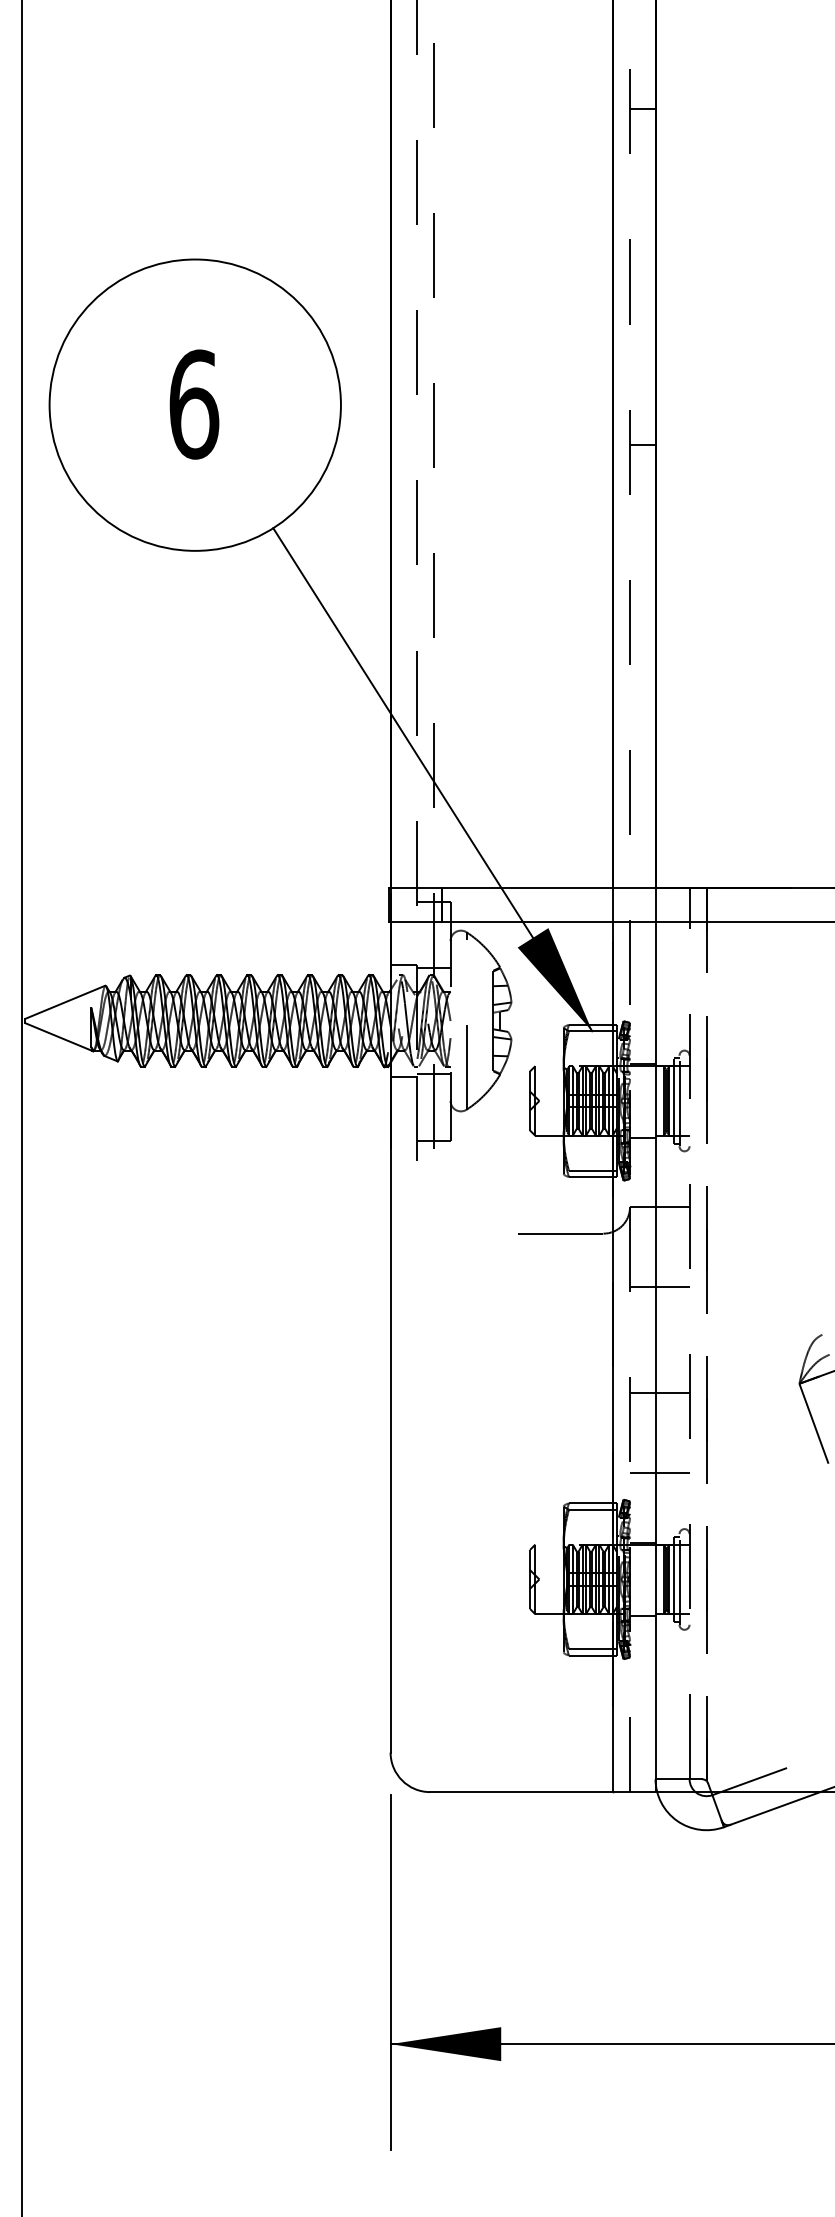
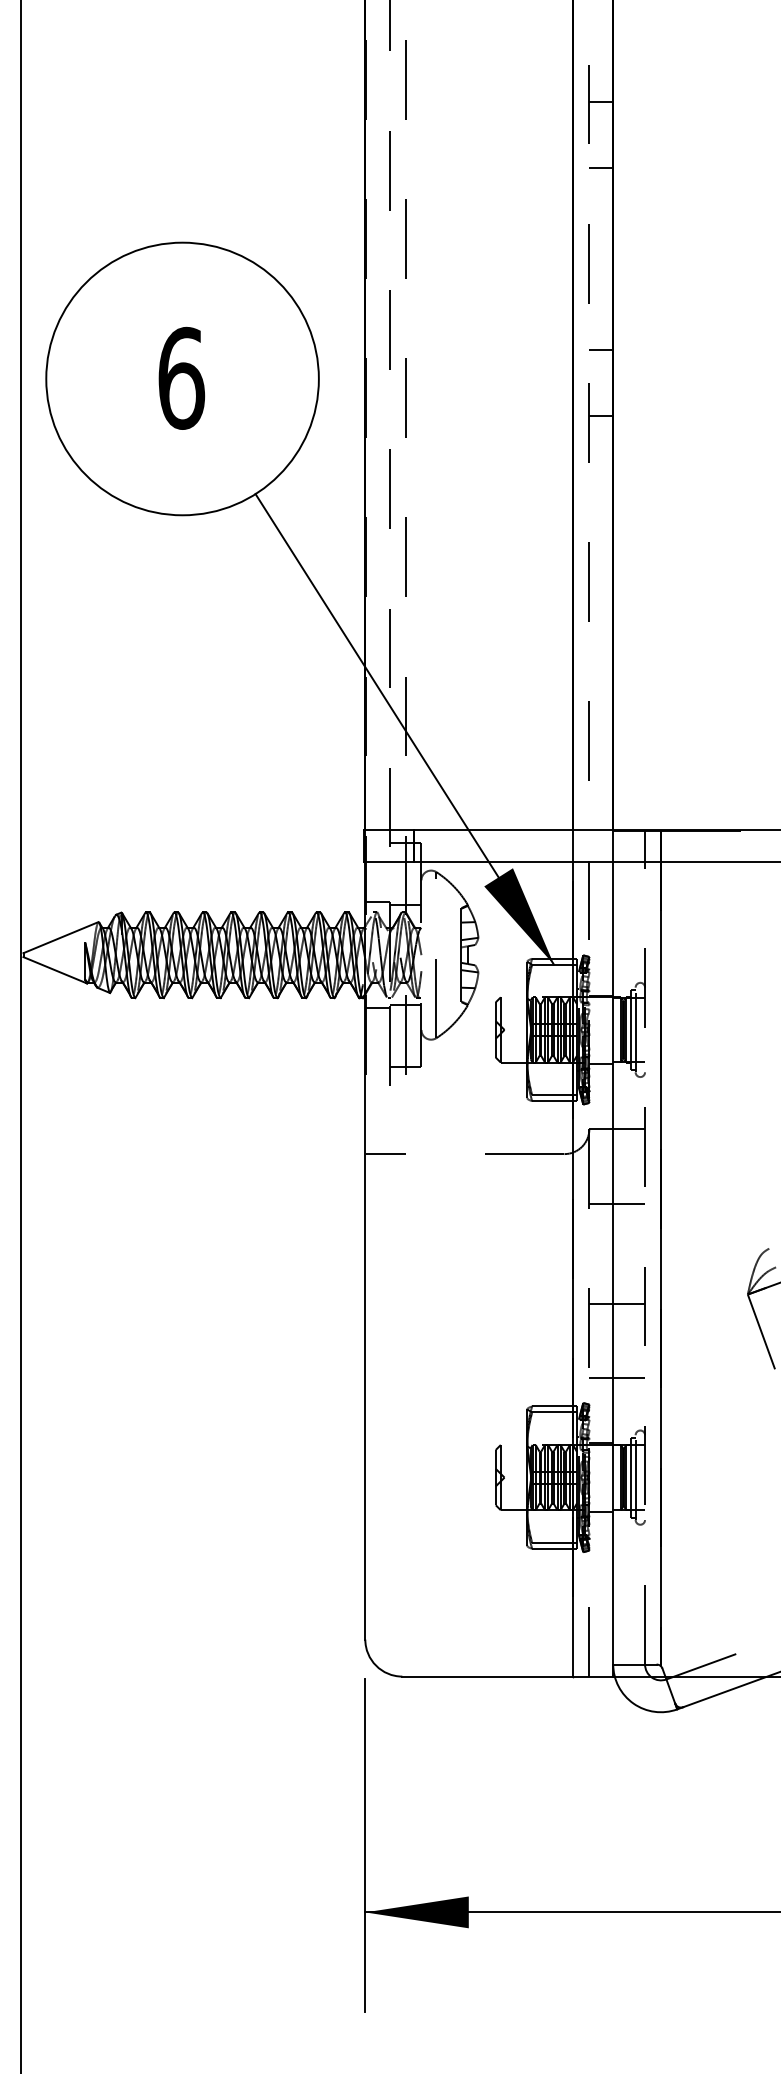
line: (642, 179) -> (601, 167), added
line: (642, 374) -> (601, 350), added
line: (412, 1233) -> (385, 1153), added
line: (706, 1351) -> (660, 1264), dashed -> solid

